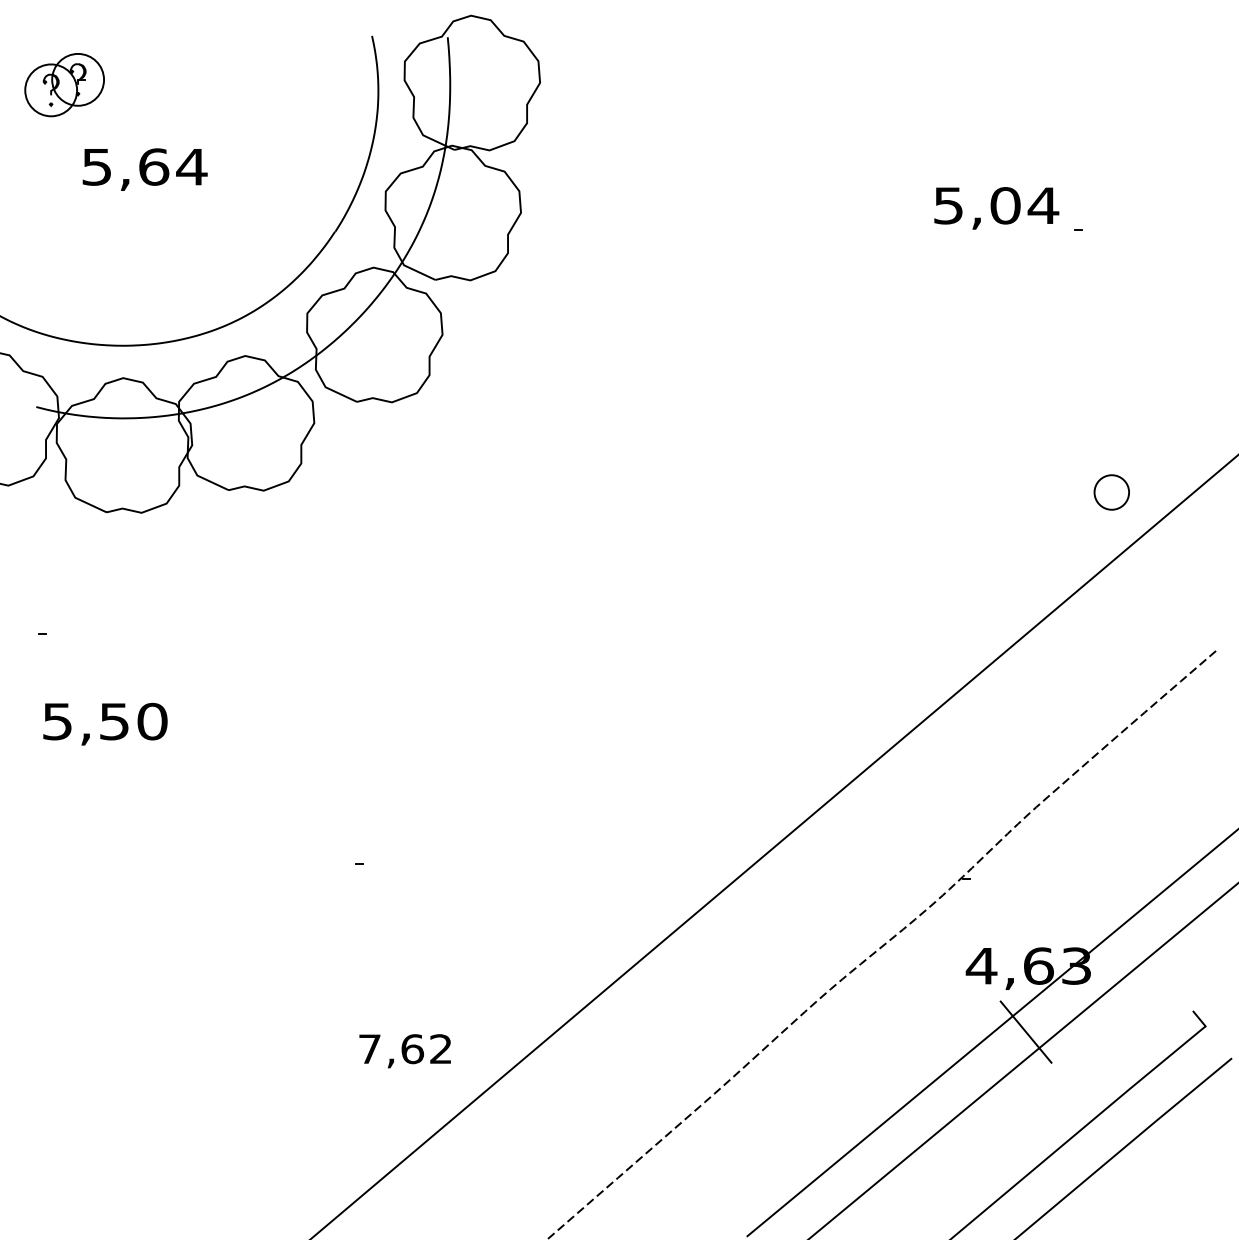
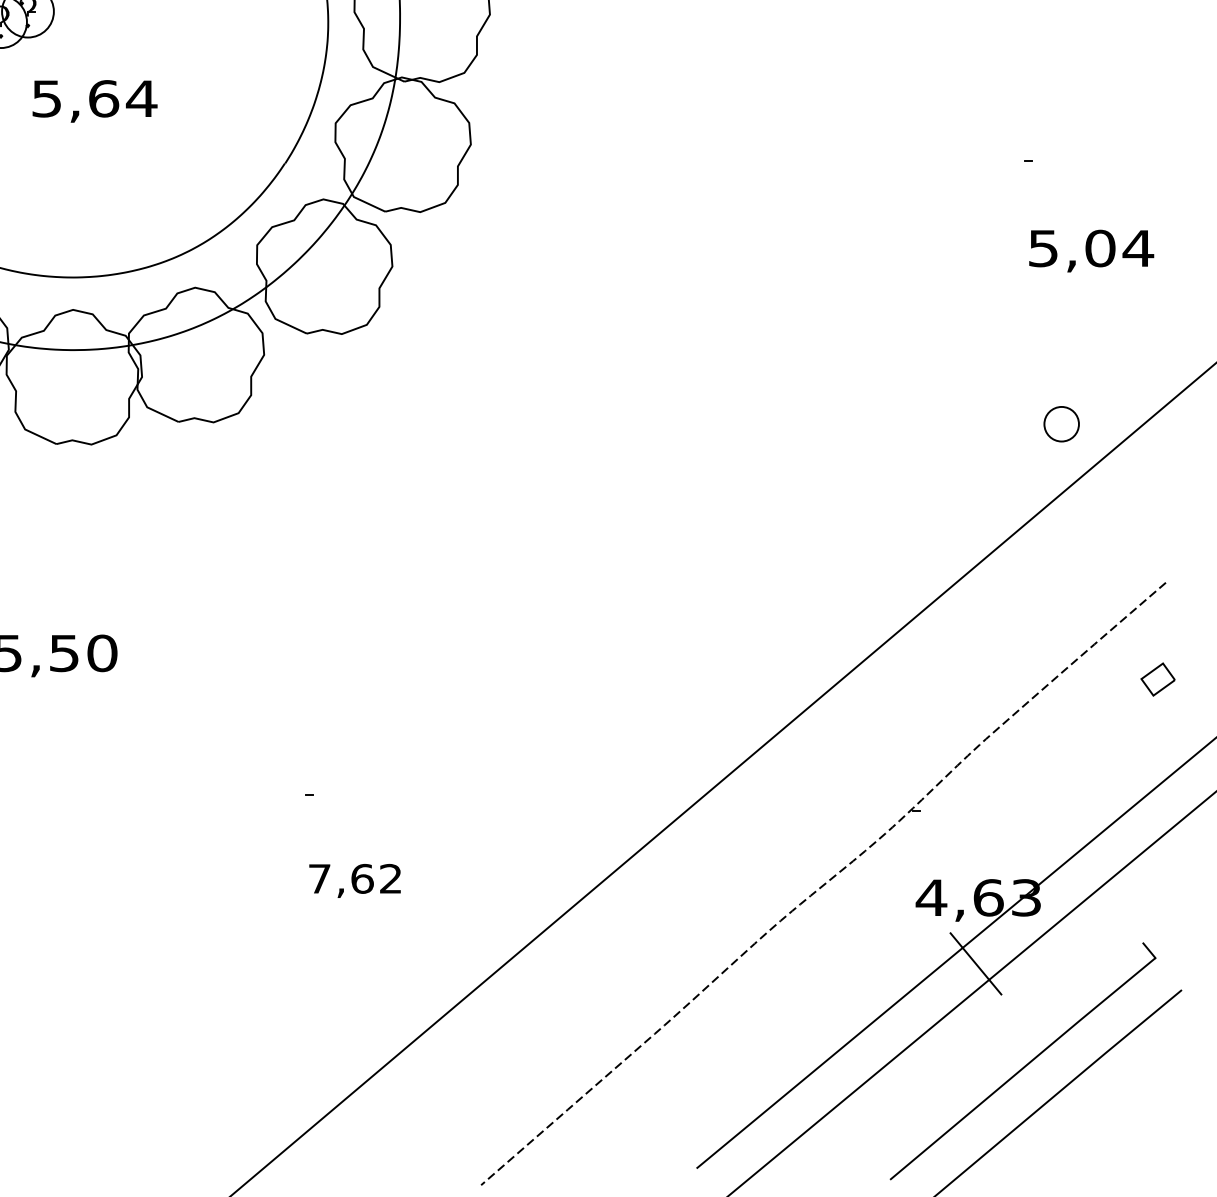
text: (996, 208) -> (1091, 251), moved
part: (1207, 747) -> (1157, 679), added
text: (404, 1051) -> (354, 881), moved

